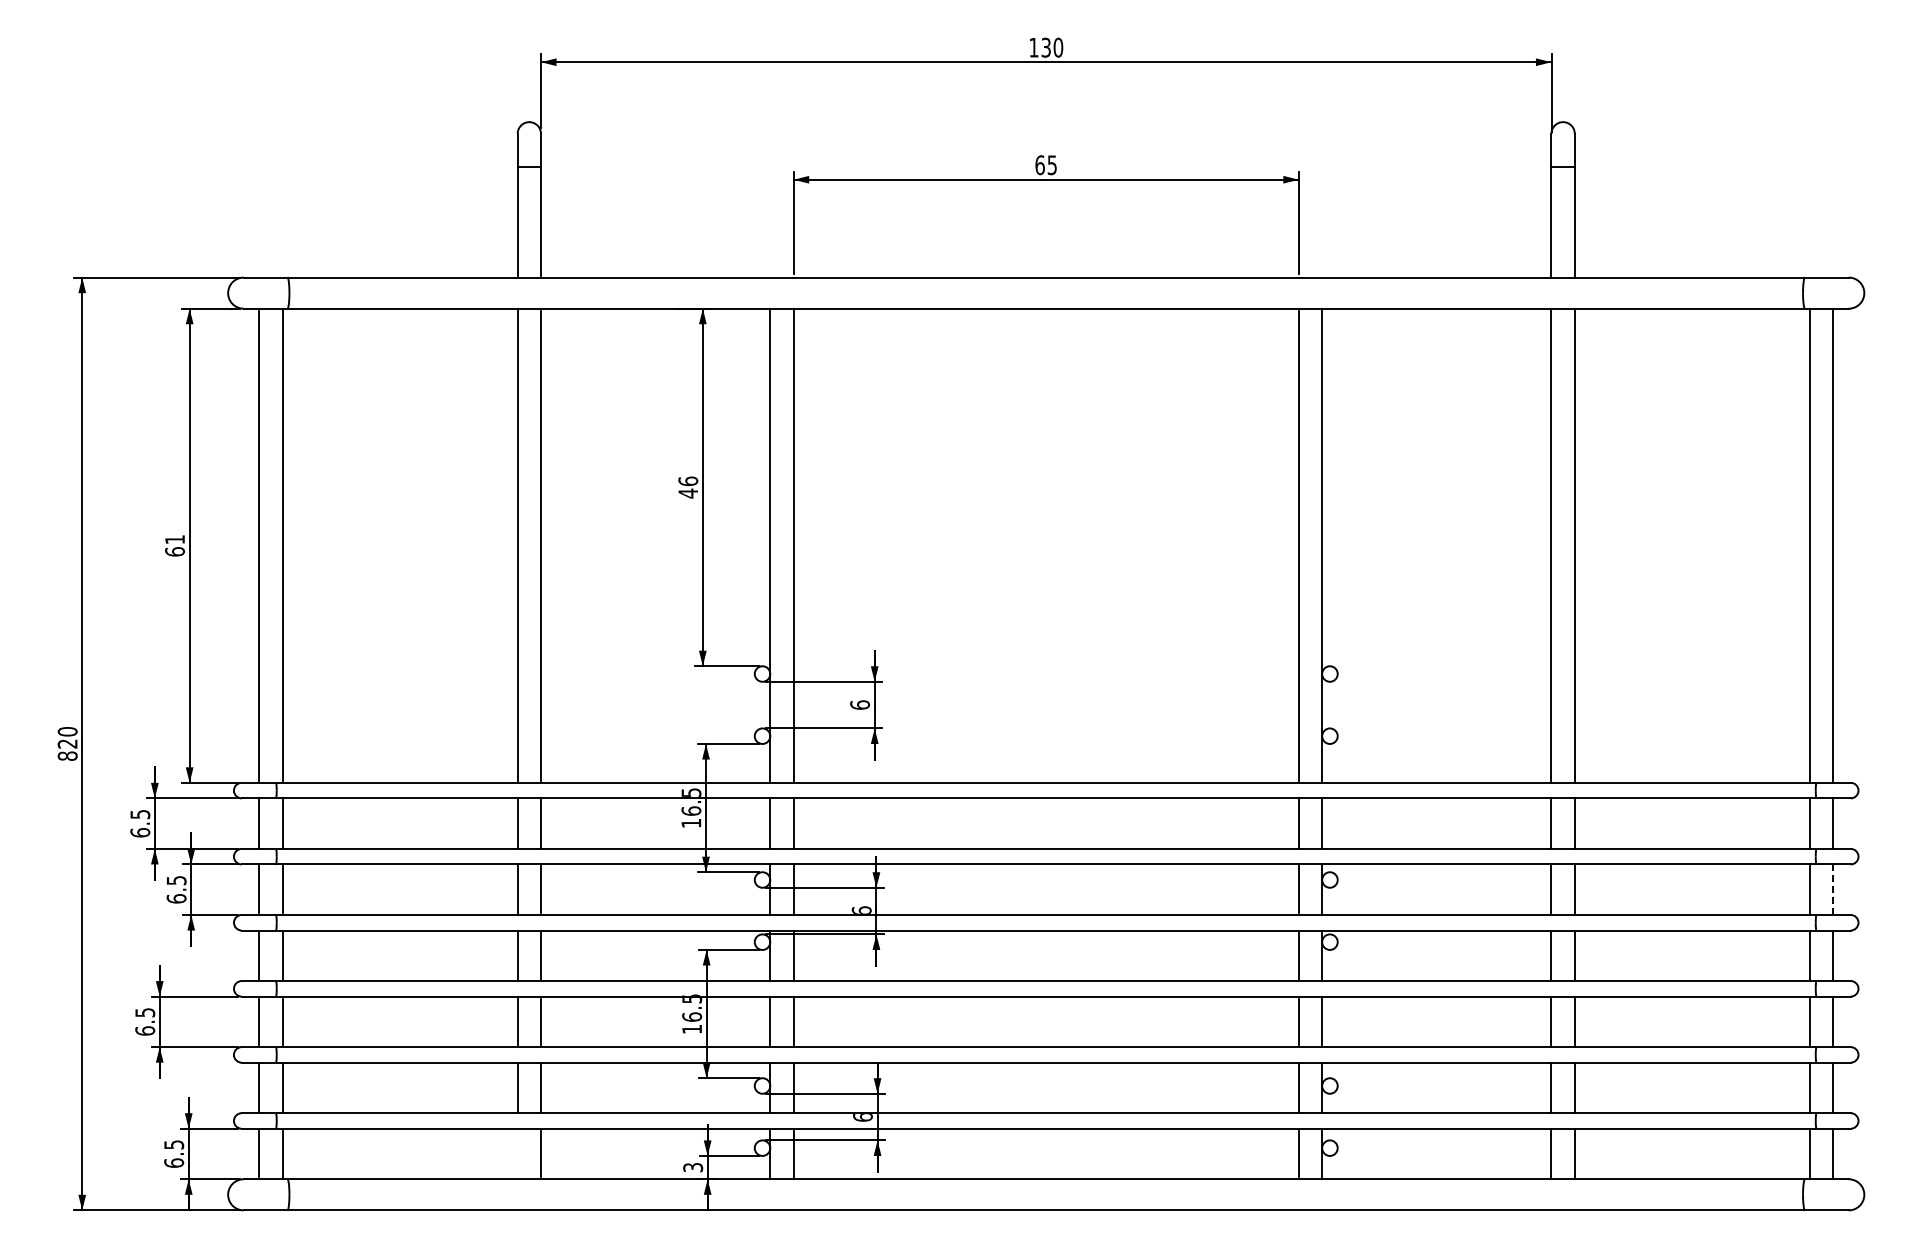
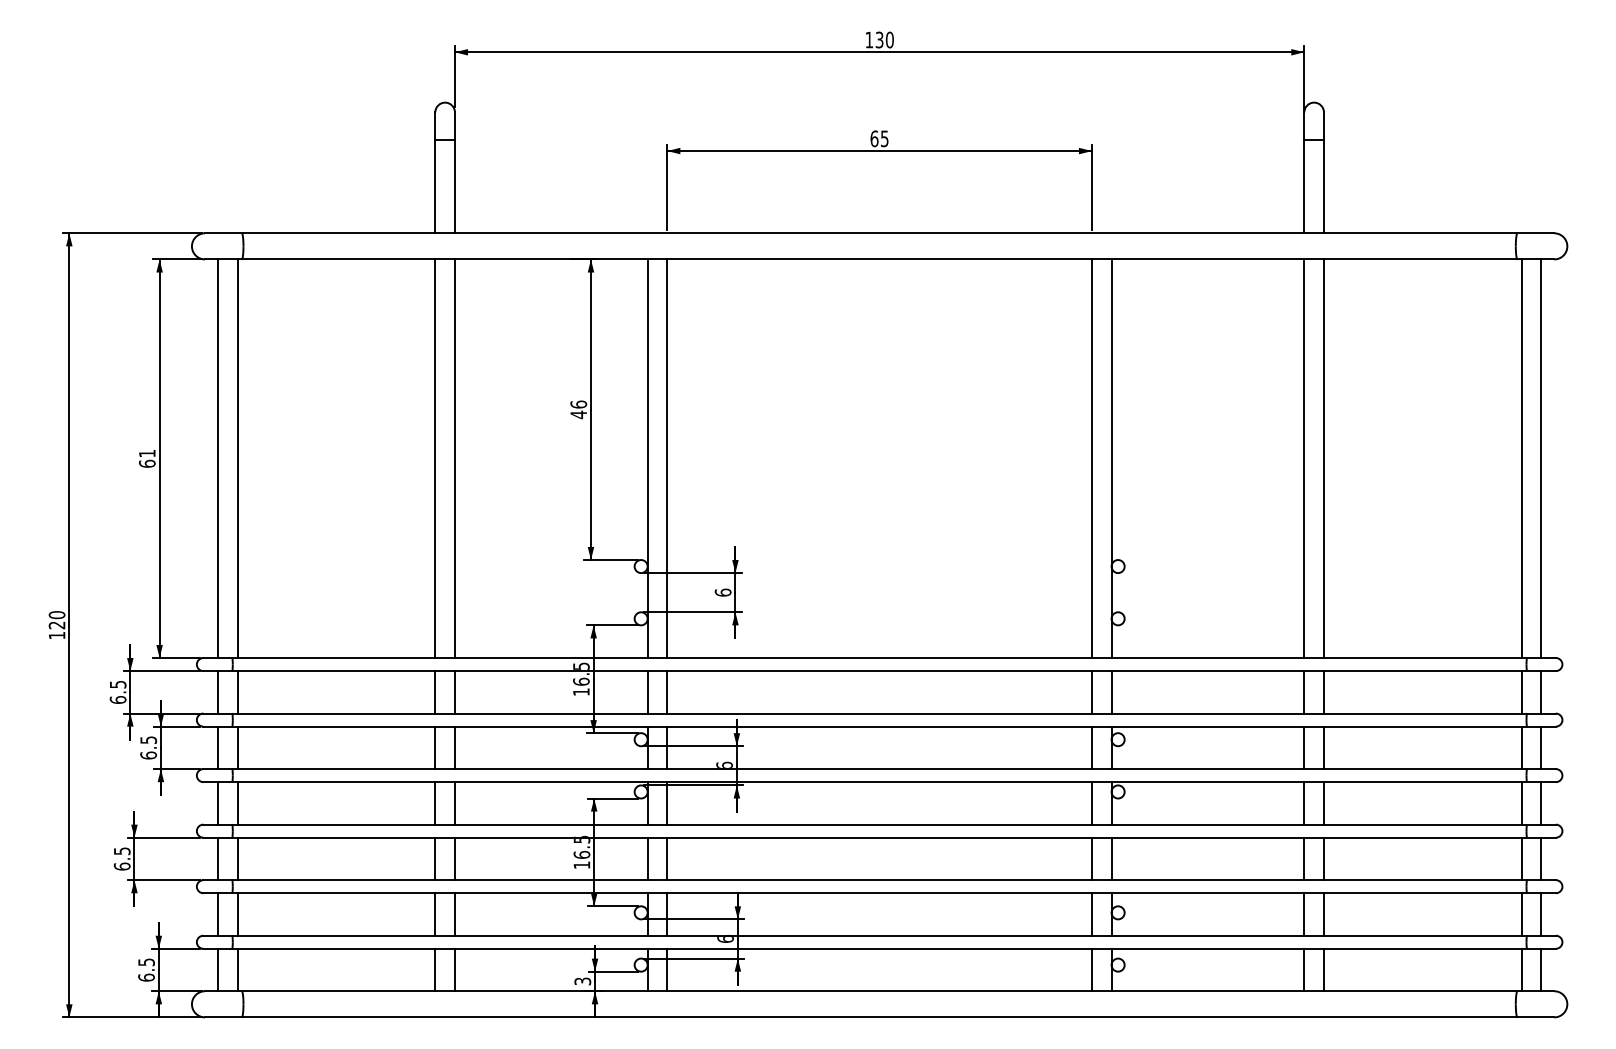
text: (67, 755) -> (56, 635), 820 -> 120
line: (1833, 889) -> (1541, 747), dashed -> solid
line: (517, 1153) -> (435, 969), added

